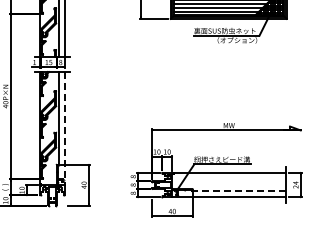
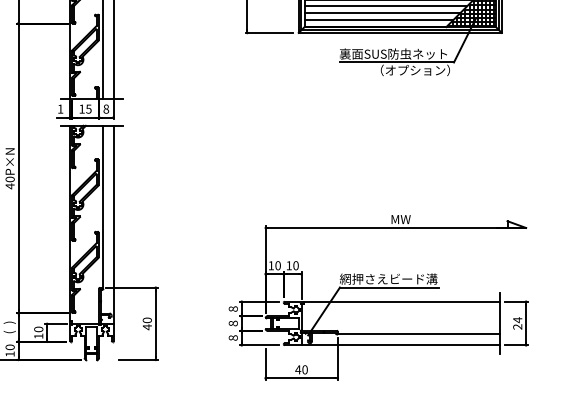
line: (64, 128) -> (112, 224), dashed -> solid
line: (239, 191) -> (419, 334), dashed -> solid

